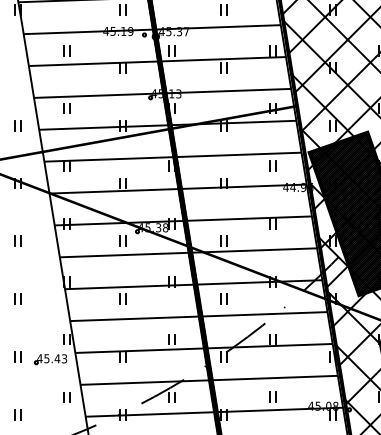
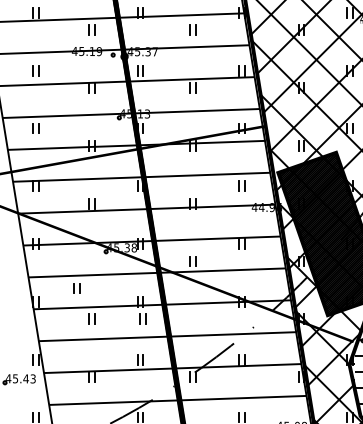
part: (122, 240) -> (76, 287), moved
part: (223, 298) -> (142, 318), moved

